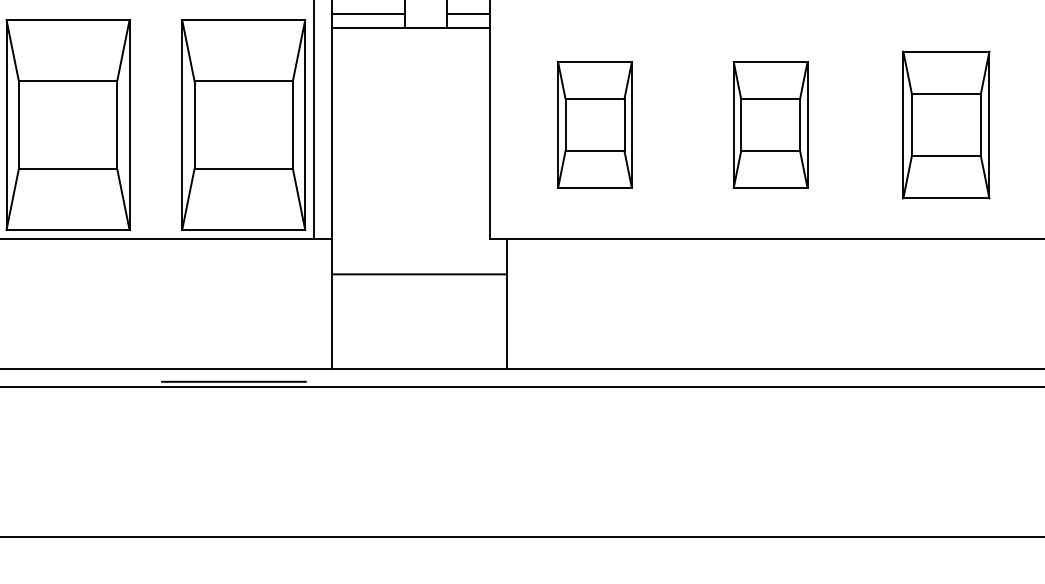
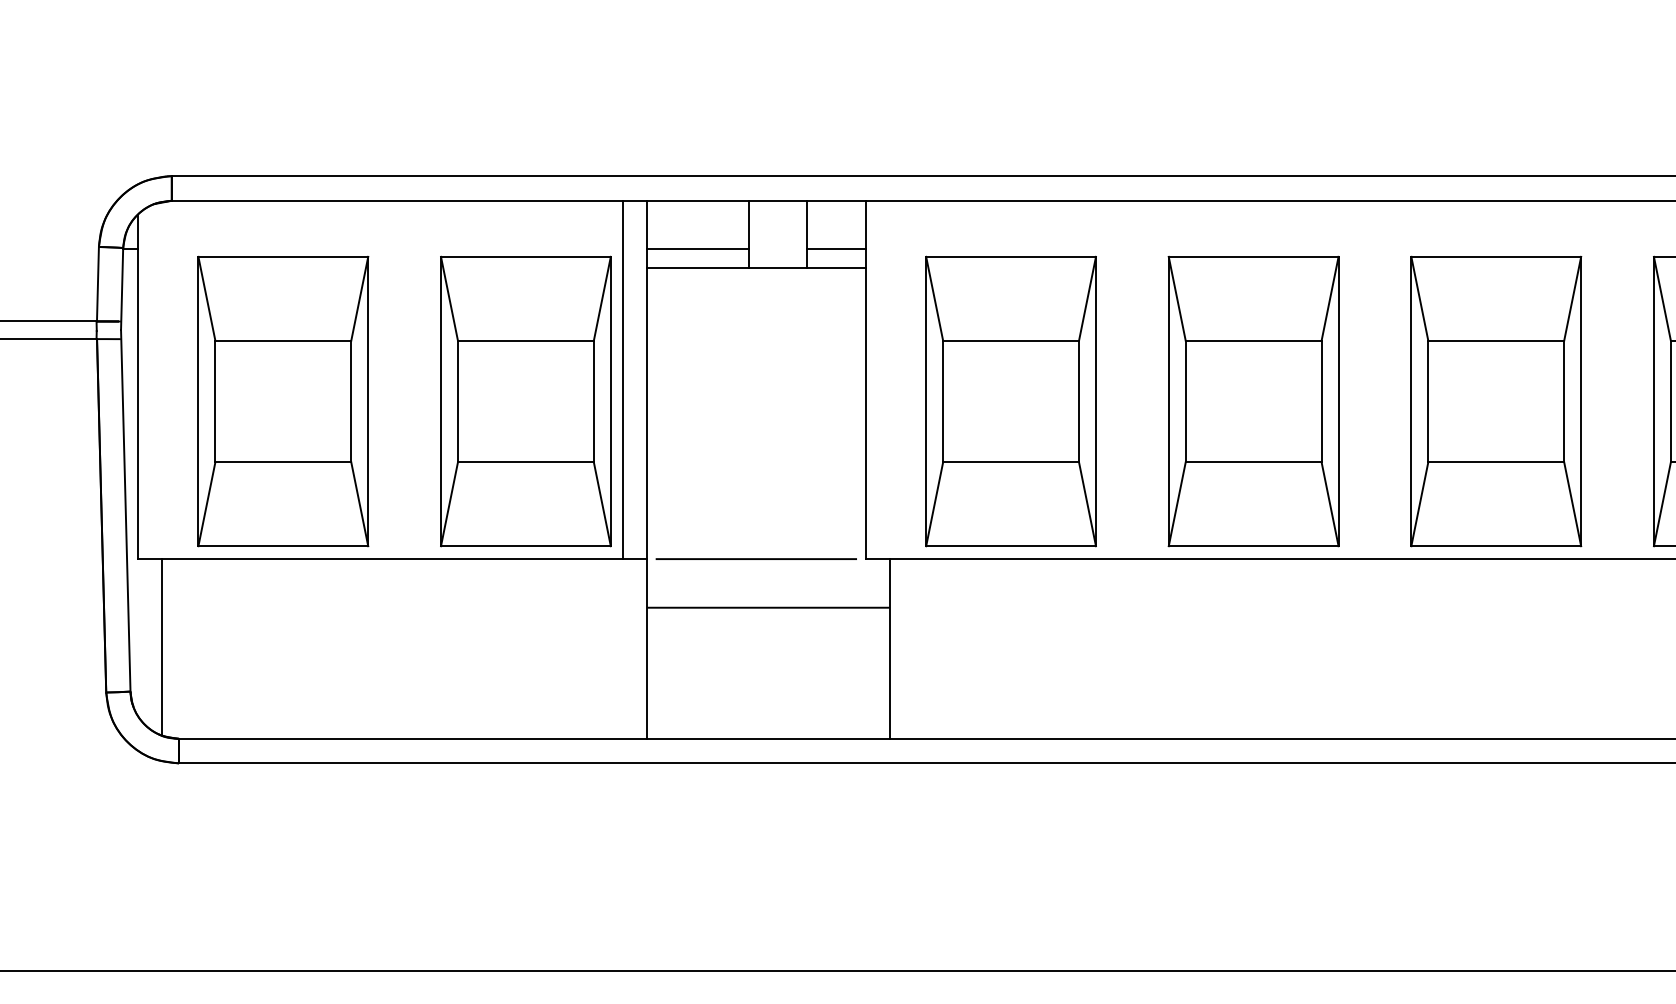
part: (594, 125) -> (1010, 401), size x1.67
part: (770, 125) -> (1253, 401), size x1.67
part: (946, 125) -> (1496, 401), size x1.43
line: (233, 381) -> (755, 558), moved

